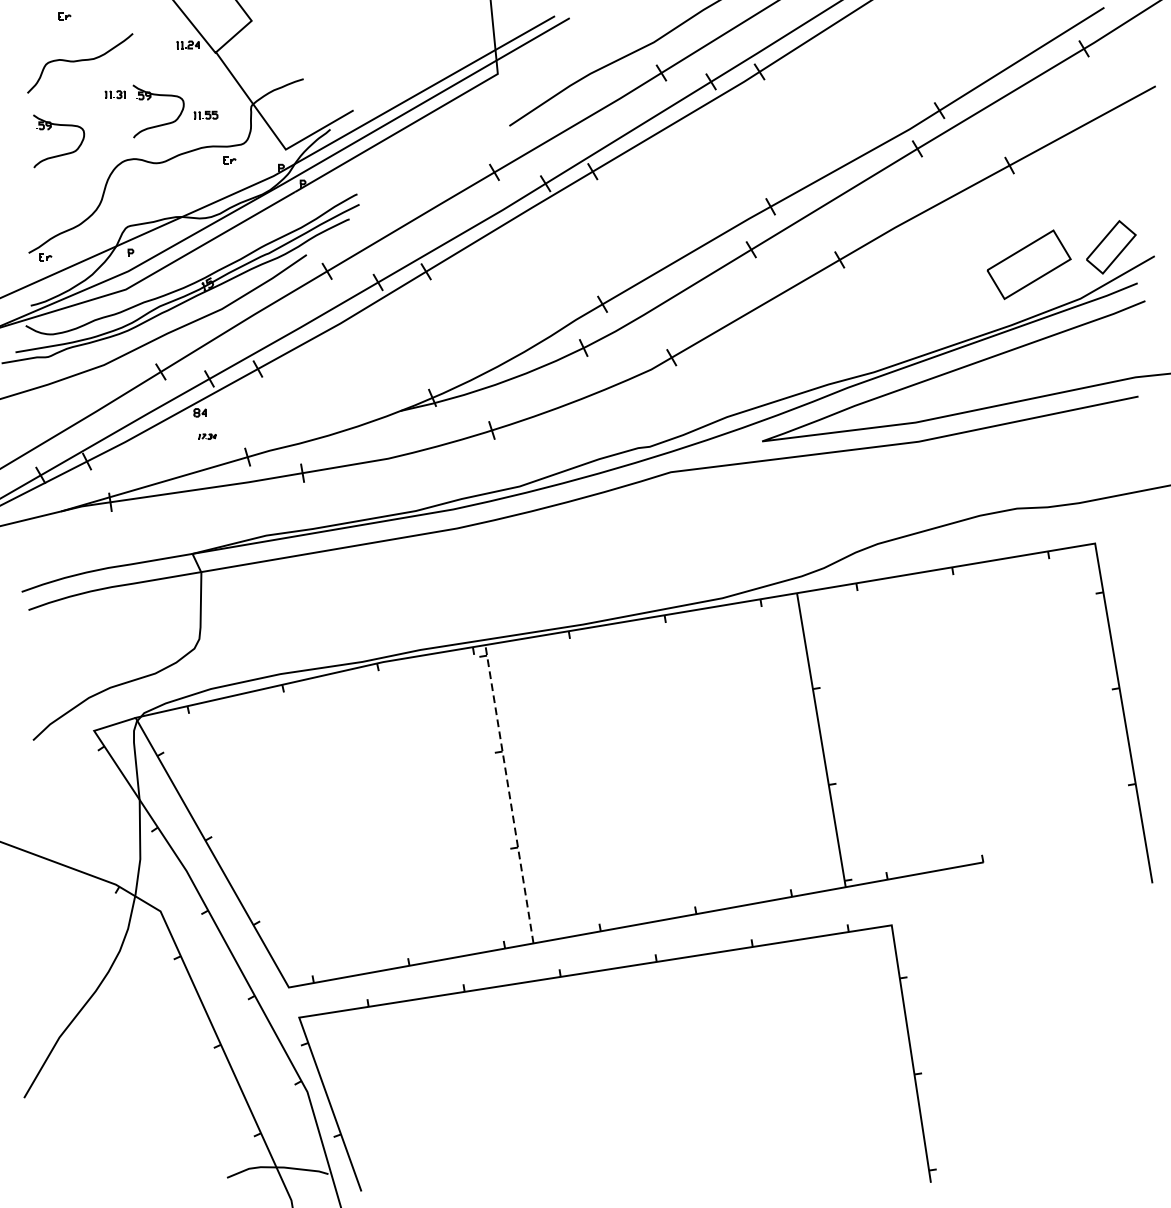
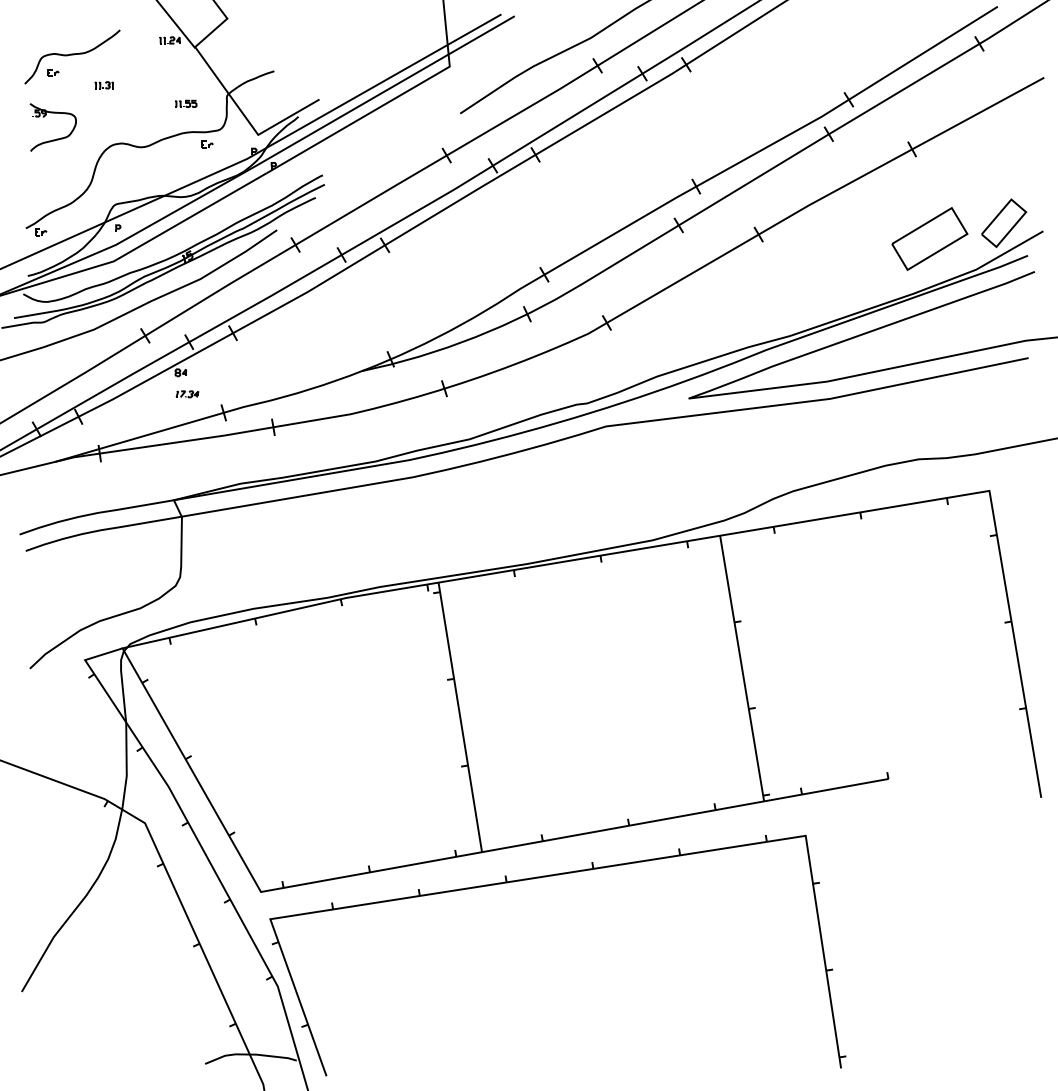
part: (64, 16) -> (53, 72), moved
part: (162, 123) -> (146, 111), removed
part: (207, 436) -> (187, 394), size x1.43
line: (509, 795) -> (460, 718), dashed -> solid

